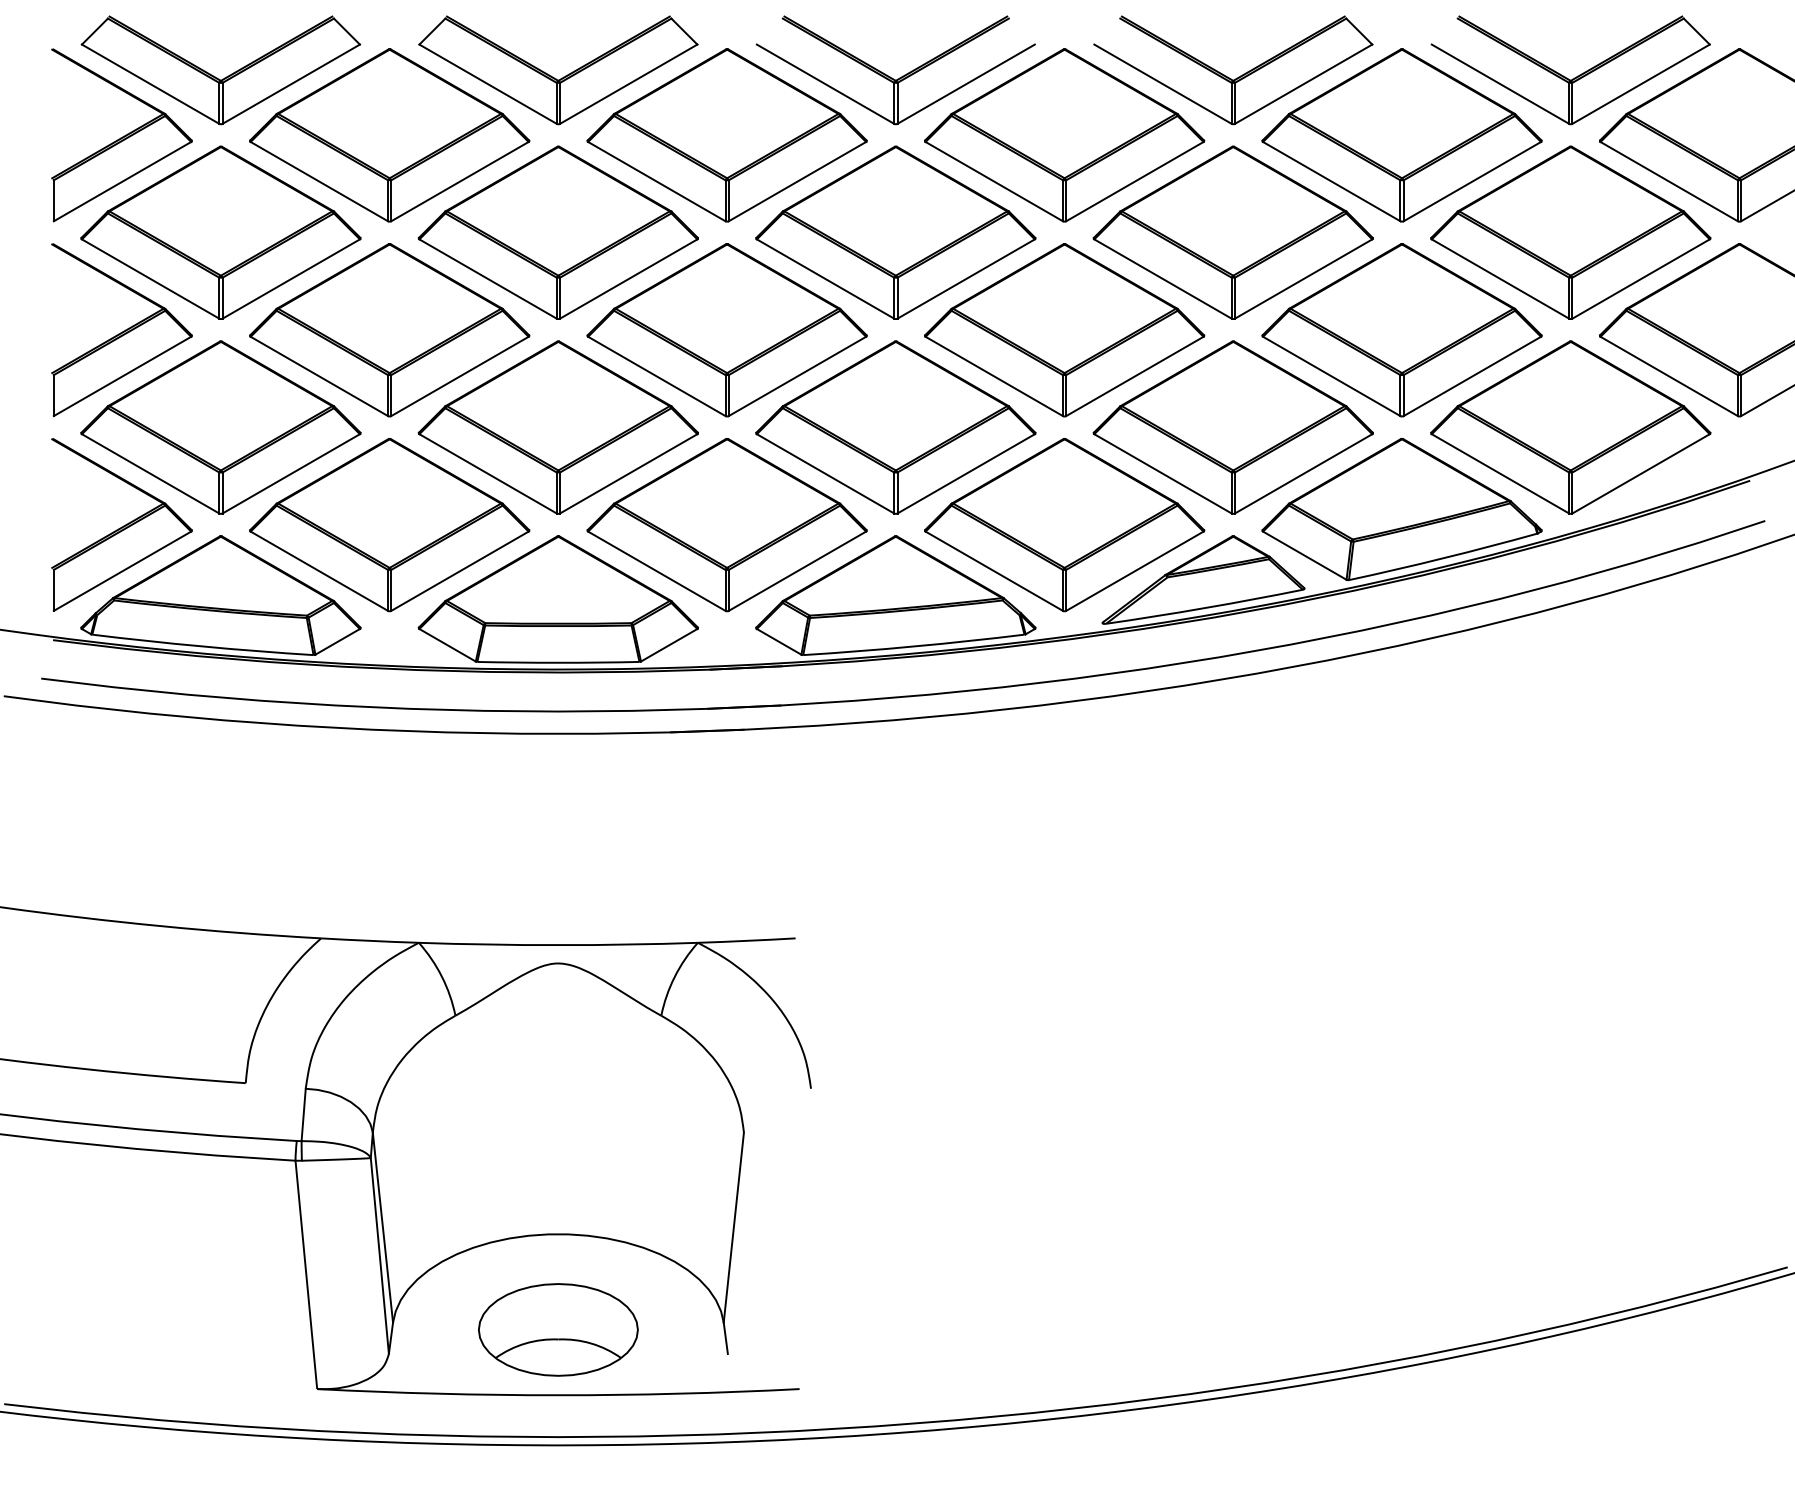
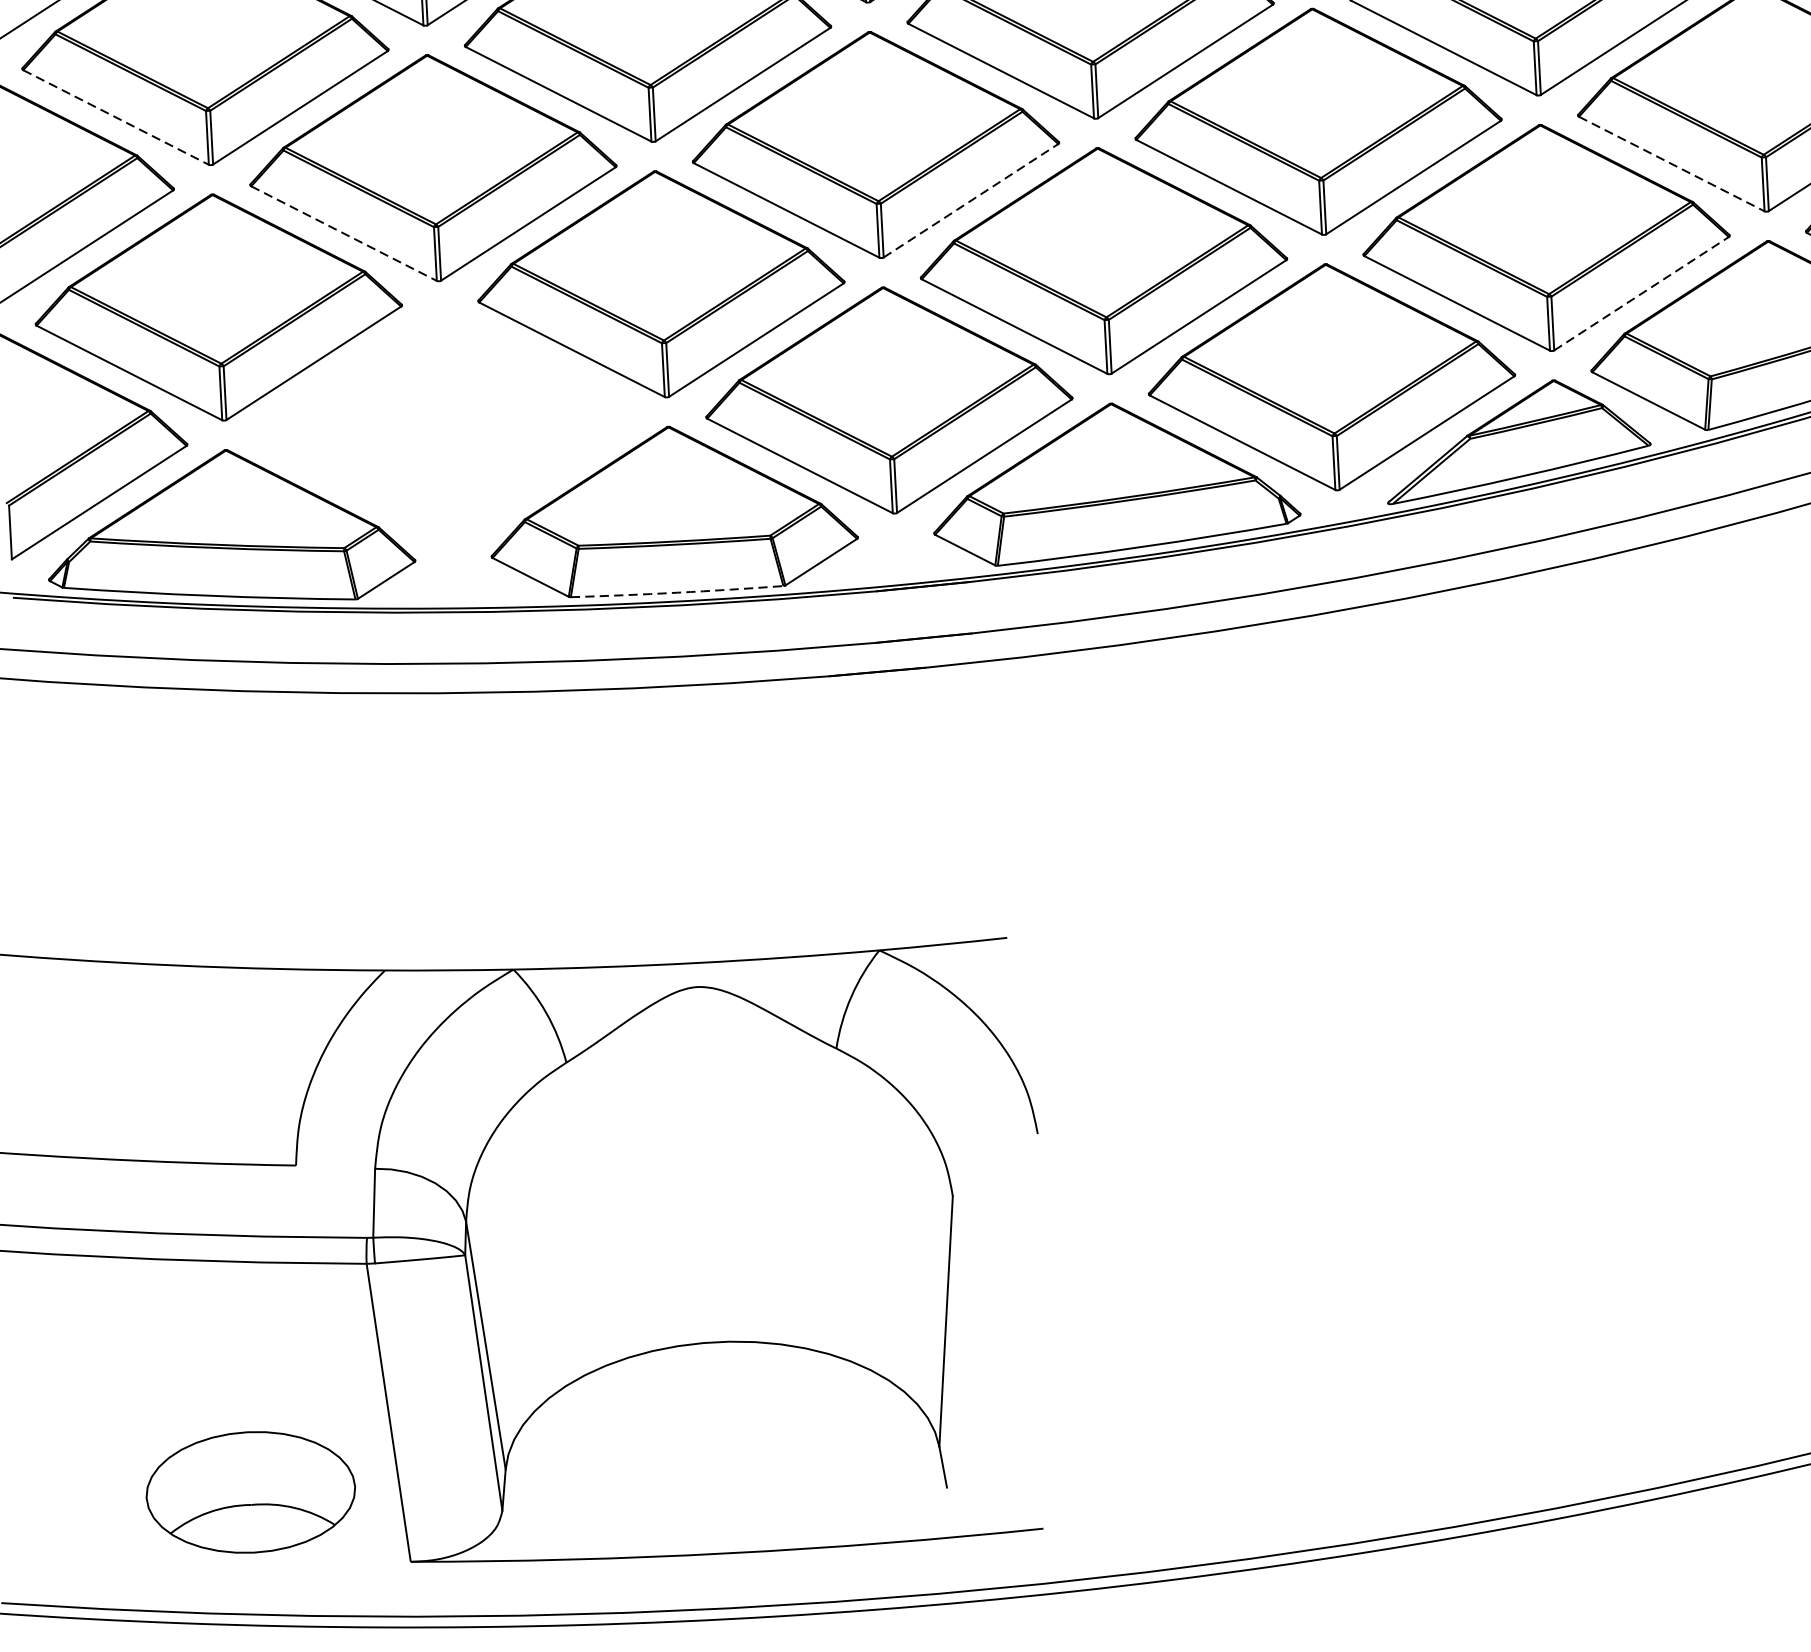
line: (151, 279) -> (117, 118), solid -> dashed
line: (319, 376) -> (344, 233), solid -> dashed
line: (797, 376) -> (971, 200), solid -> dashed
line: (1332, 376) -> (1672, 164), solid -> dashed
line: (1304, 473) -> (1642, 293), solid -> dashed
part: (389, 525) -> (446, 424), removed
arc: (558, 662) -> (677, 592), solid -> dashed
part: (558, 1329) -> (251, 1491), moved

